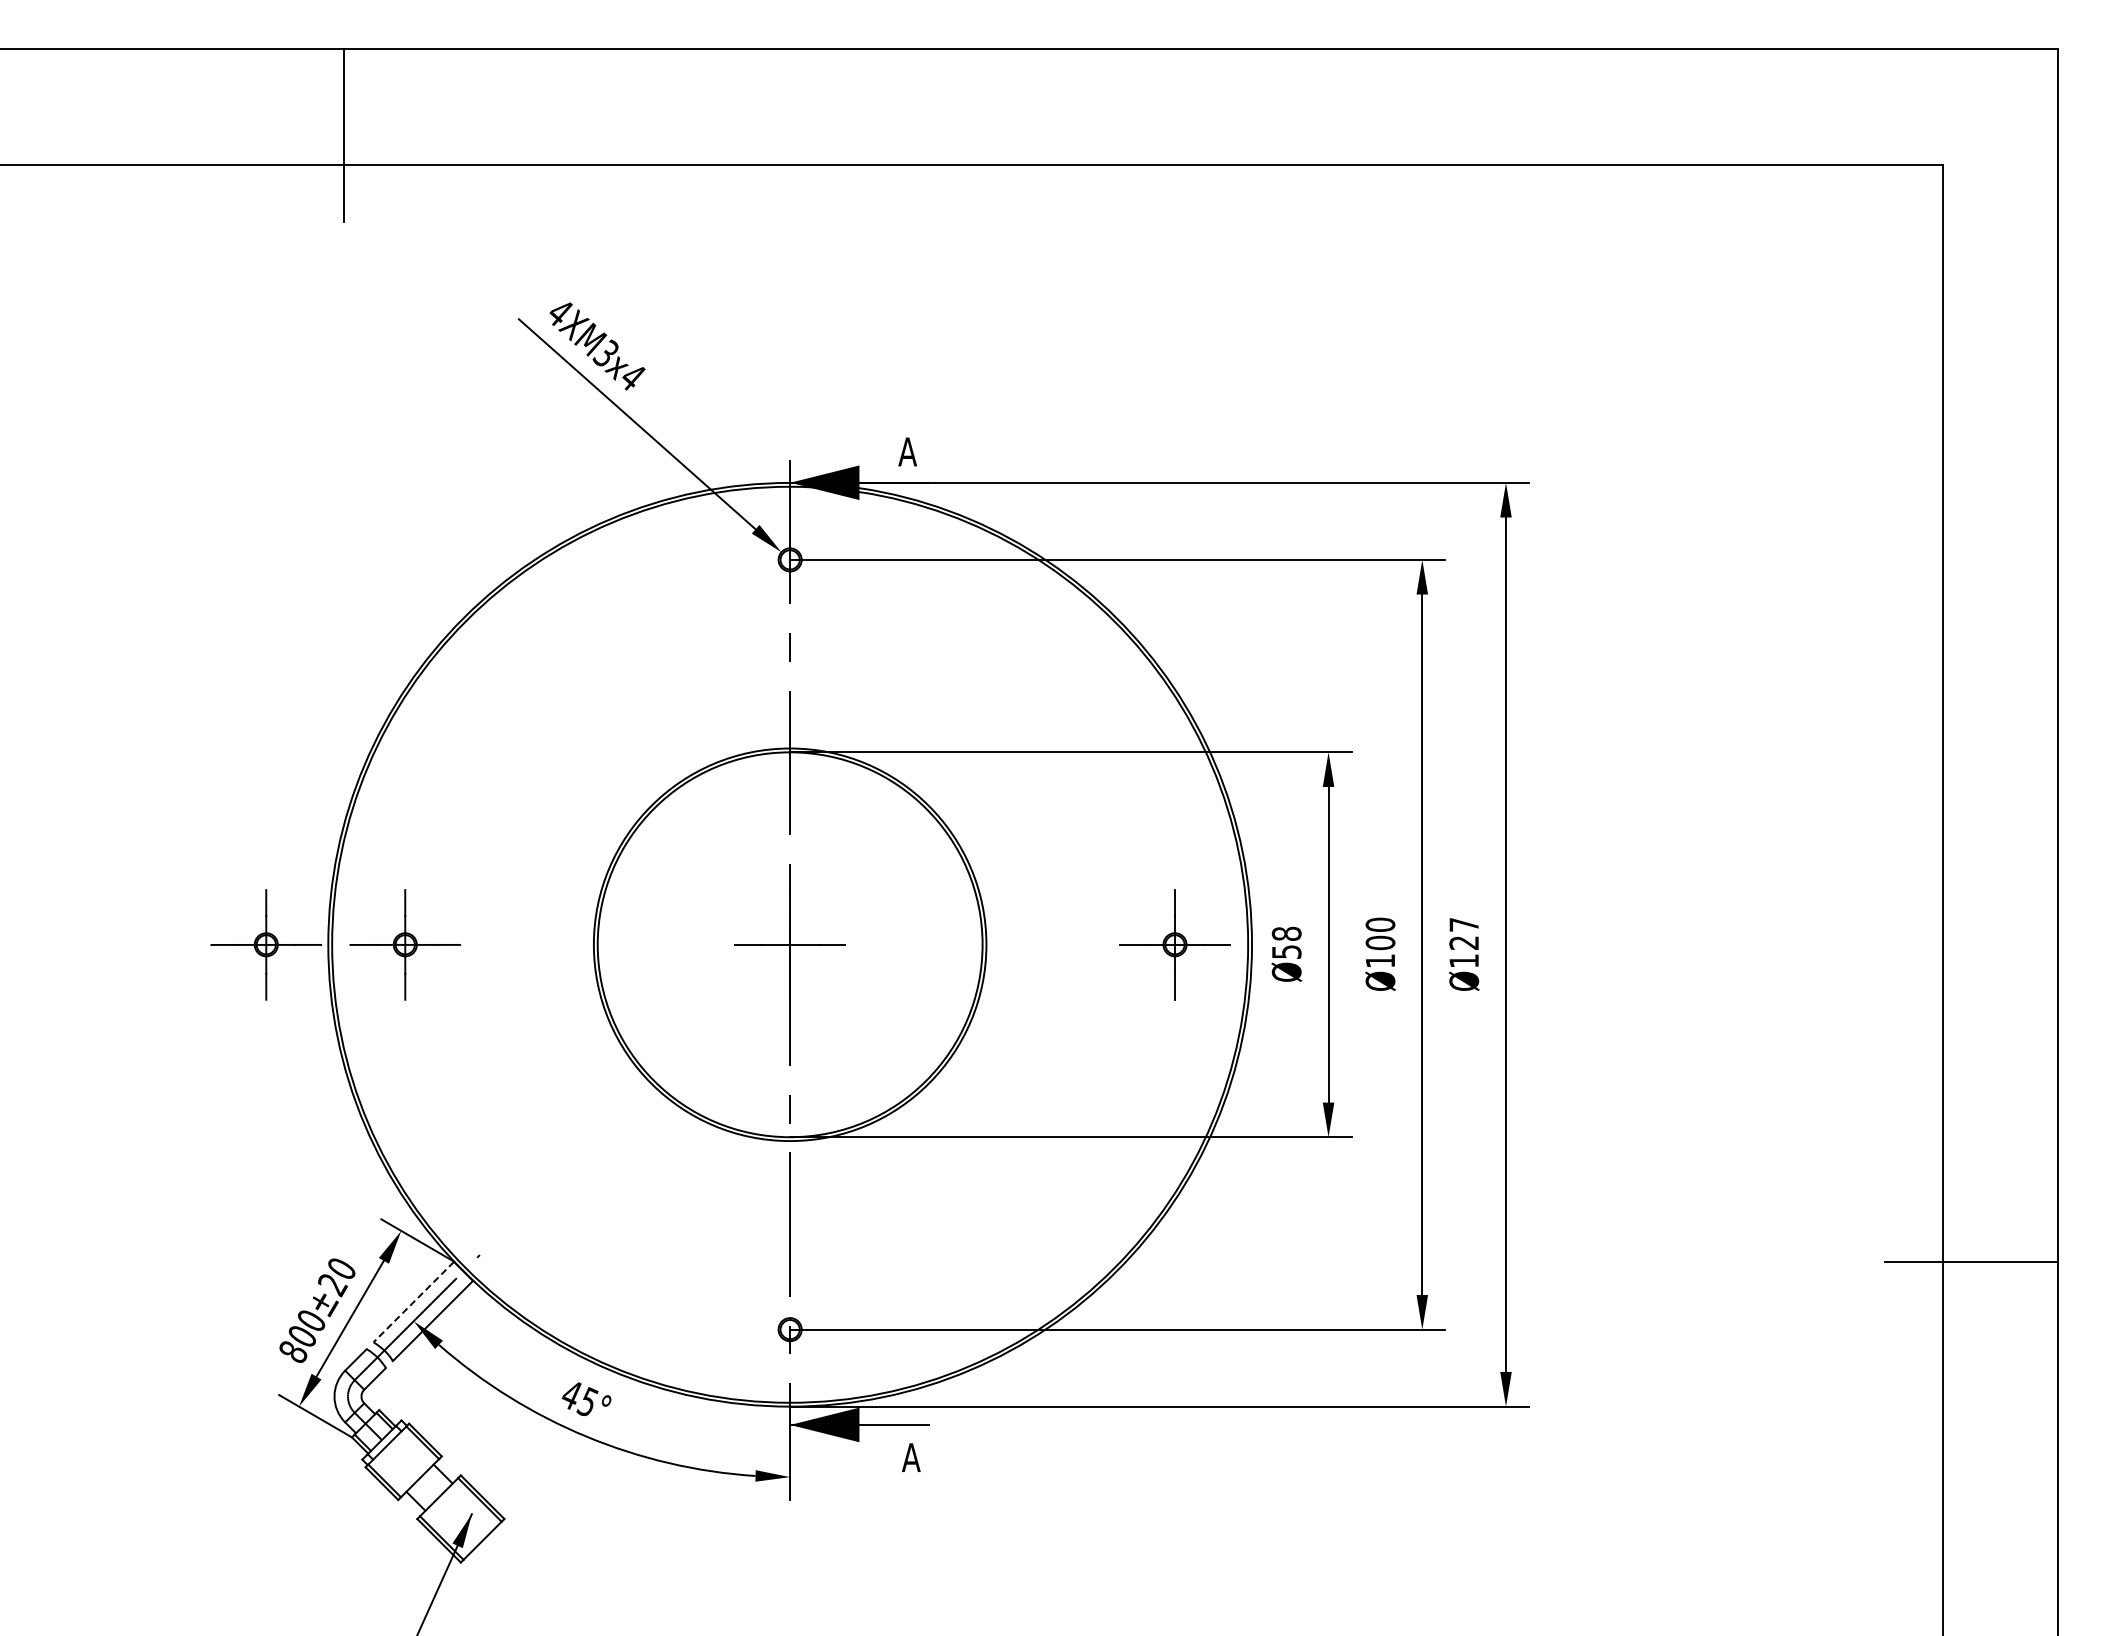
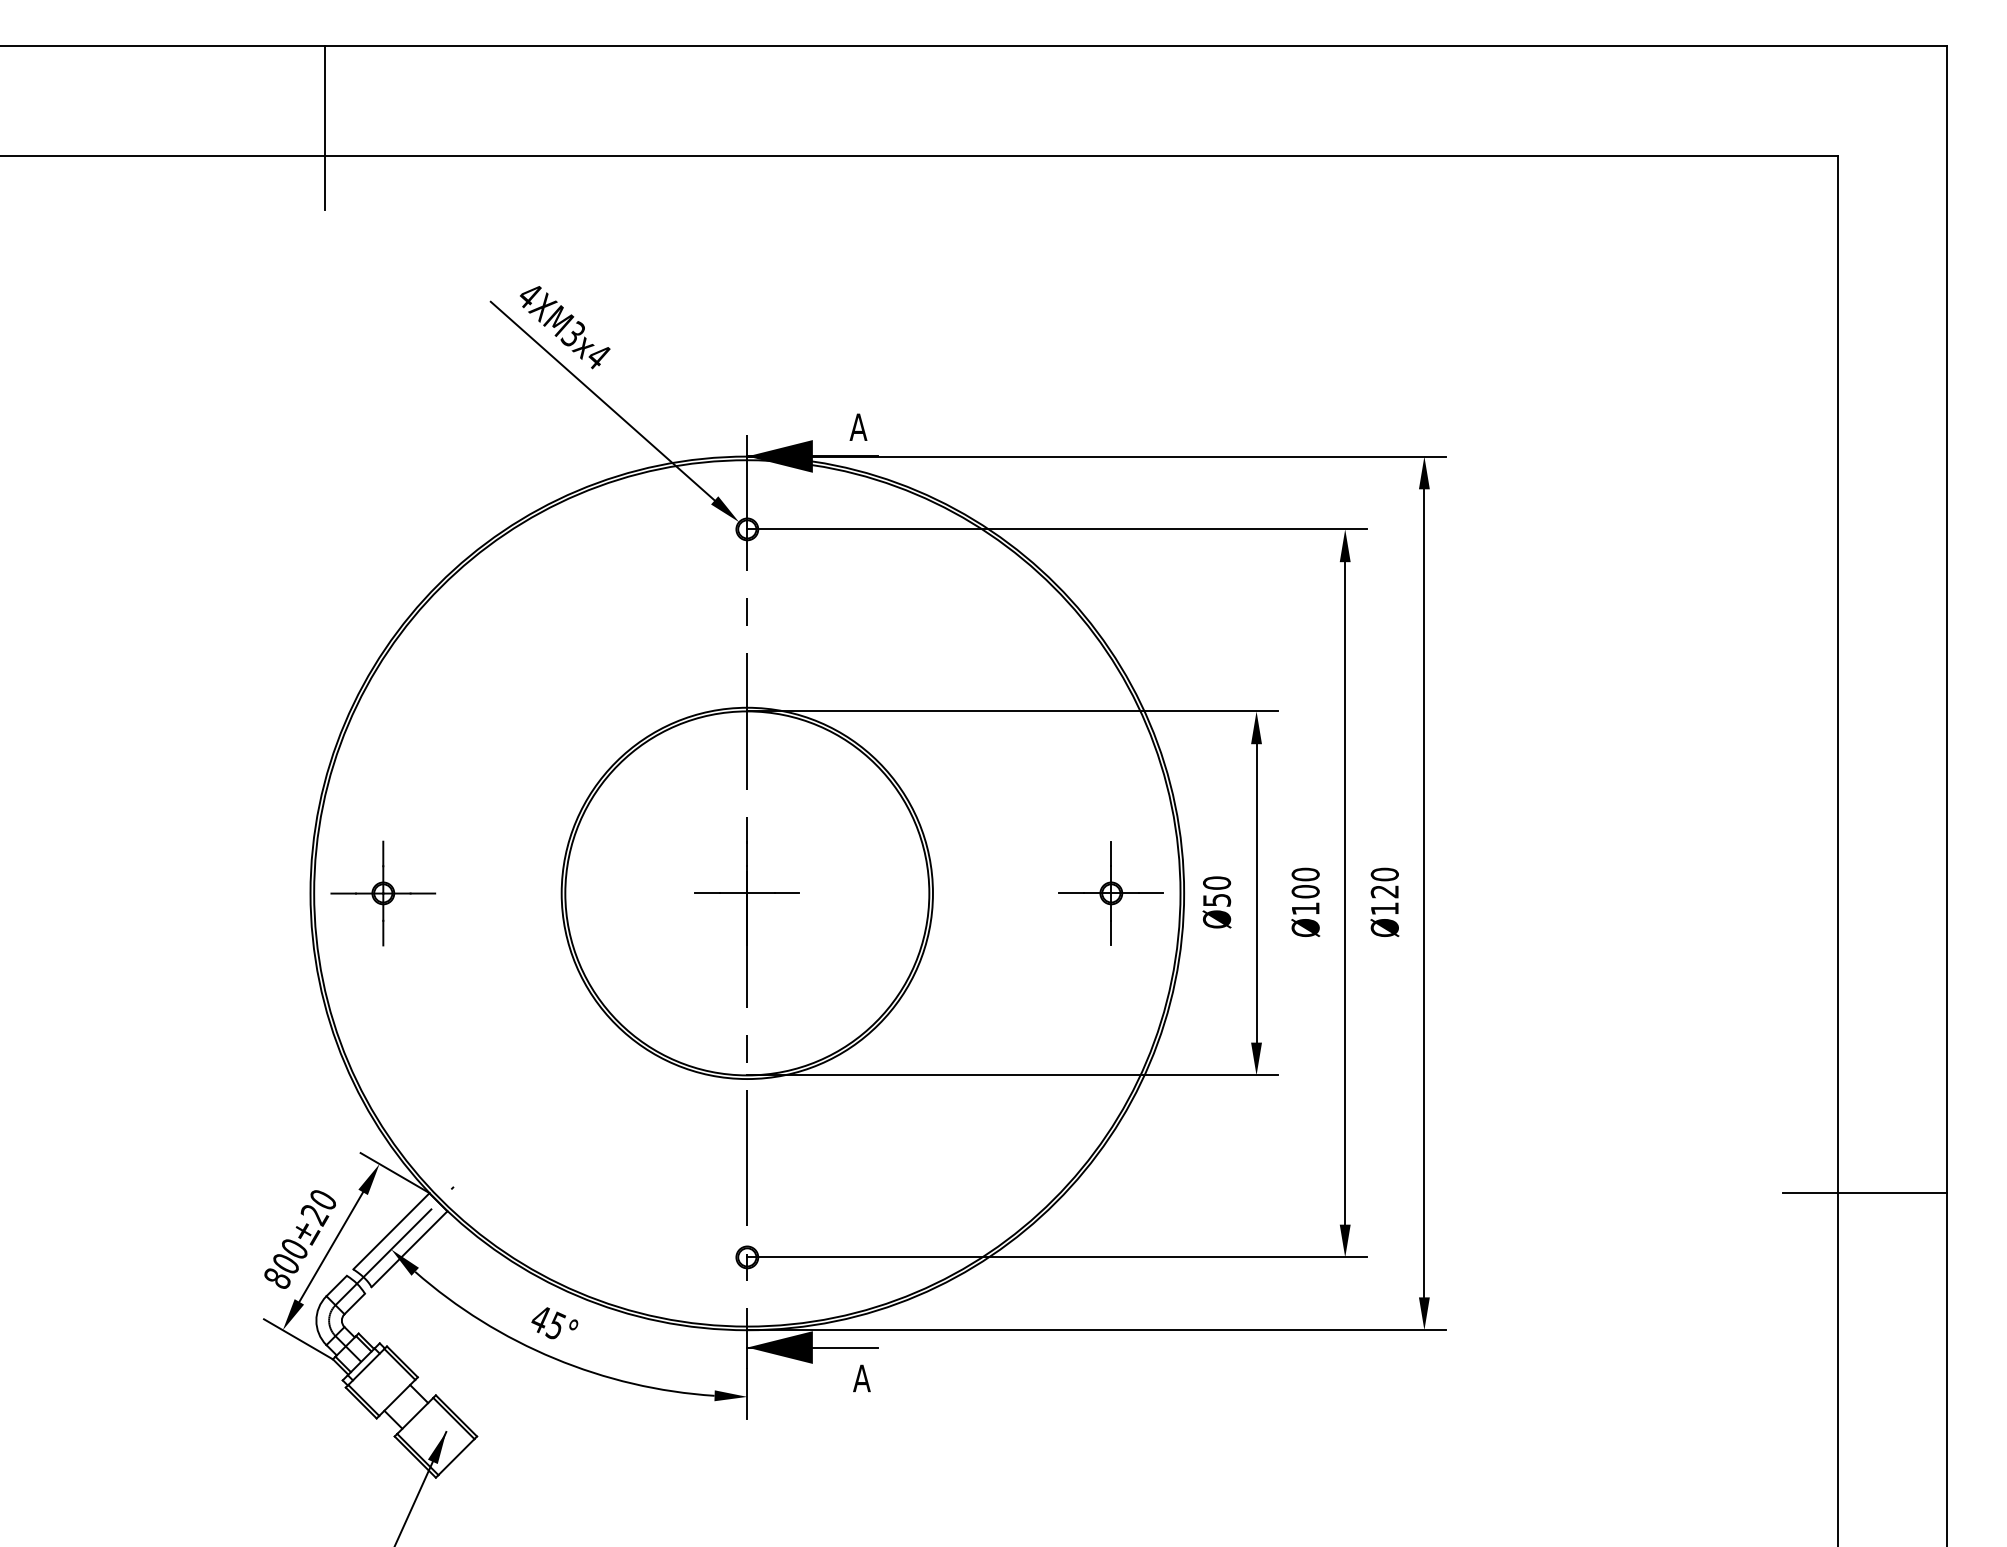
text: (1464, 924) -> (1385, 874), Ø127 -> Ø120
text: (1286, 933) -> (1216, 882), Ø58 -> Ø50
part: (265, 944) -> (251, 893), removed
line: (413, 1302) -> (391, 1231), dashed -> solid

